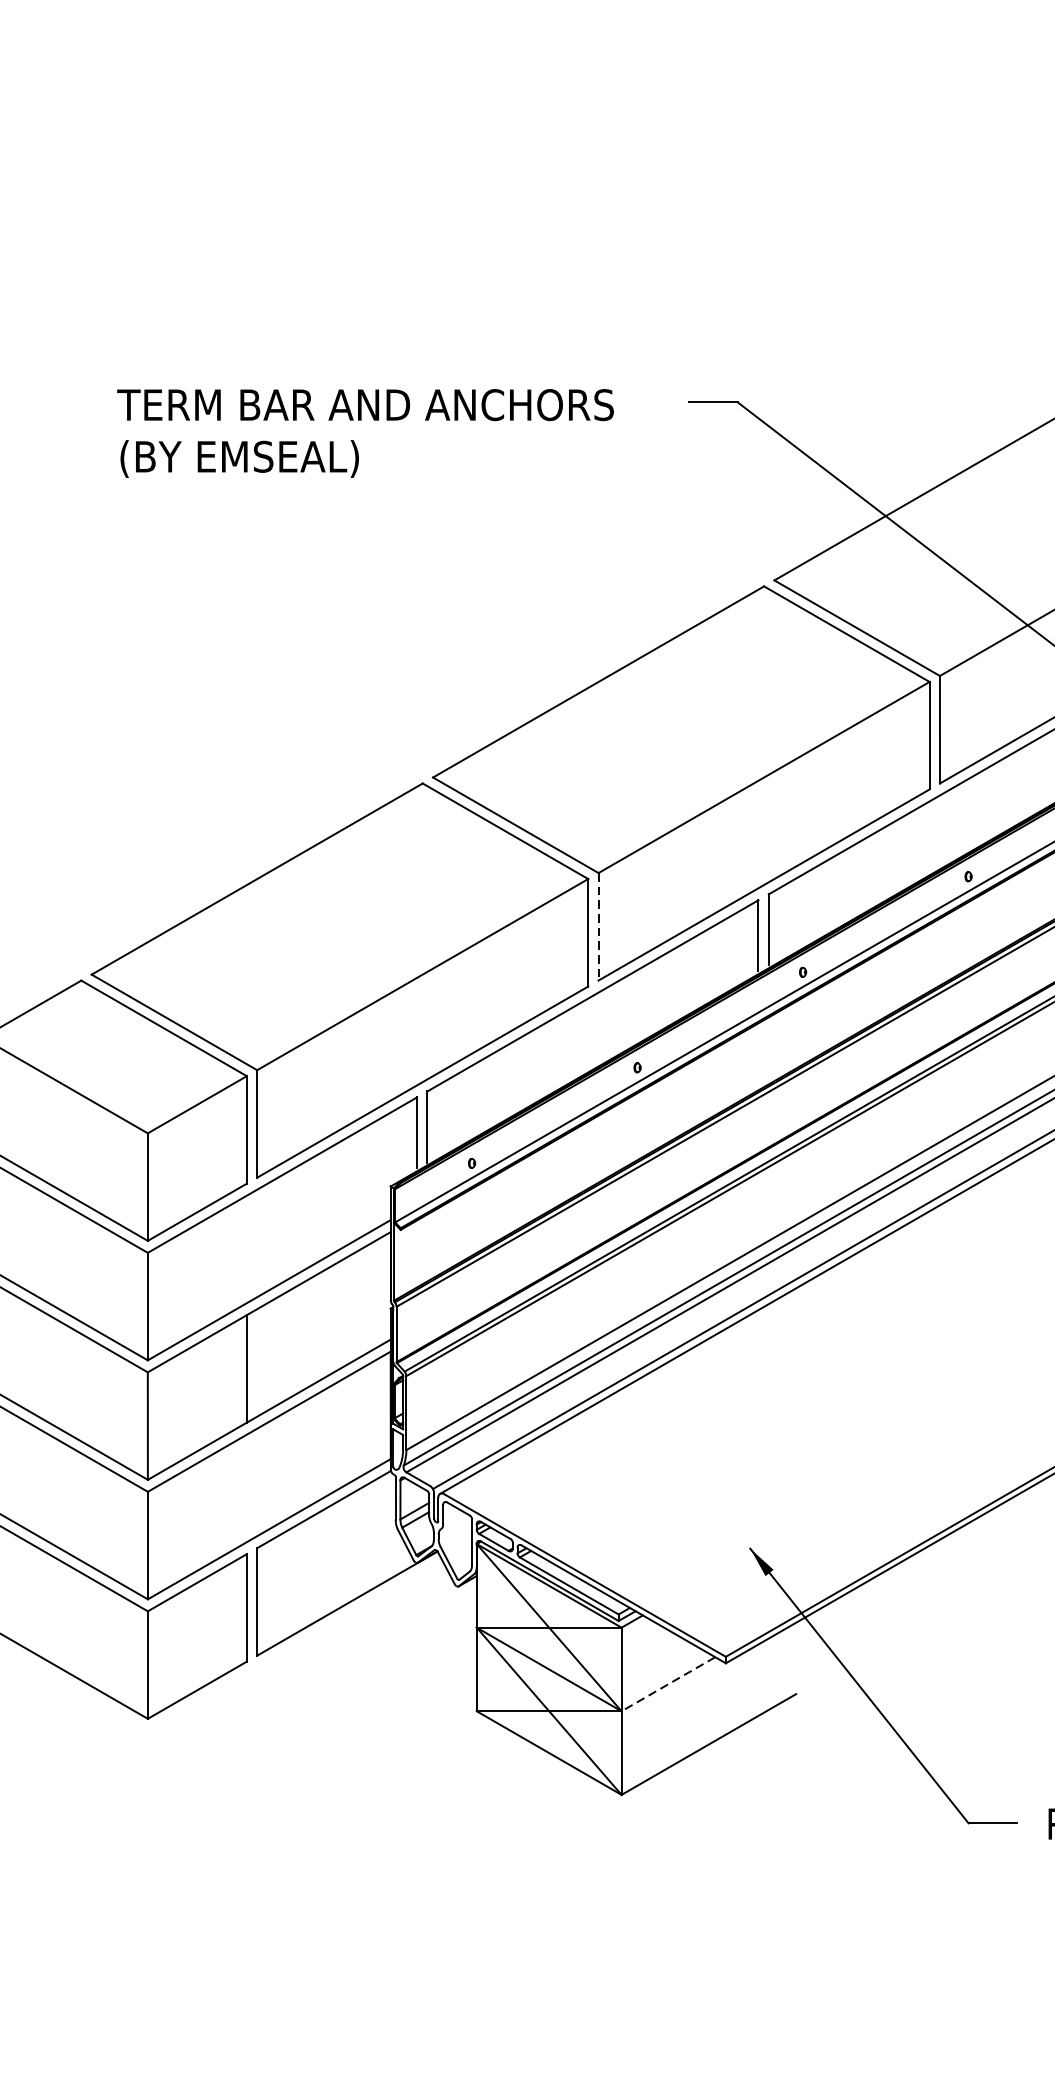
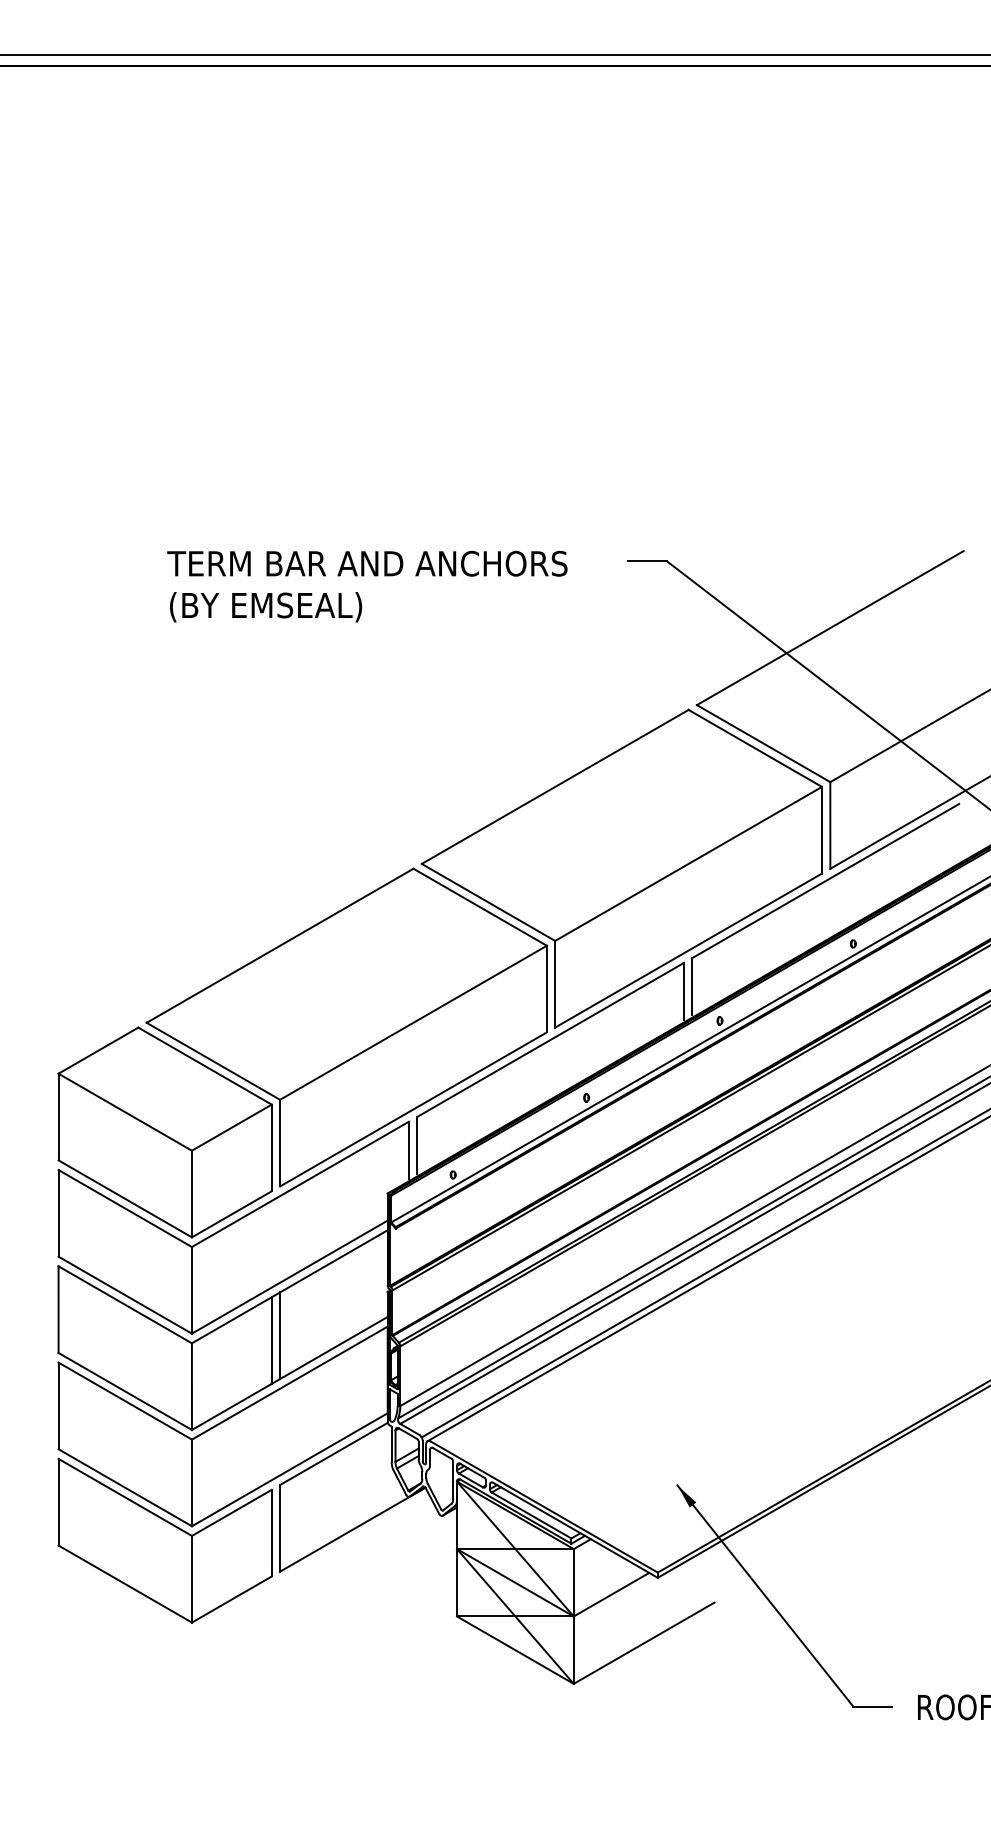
line: (598, 927) -> (555, 984), dashed -> solid
line: (257, 1362) -> (280, 1335), added
line: (668, 1683) -> (611, 1594), dashed -> solid

